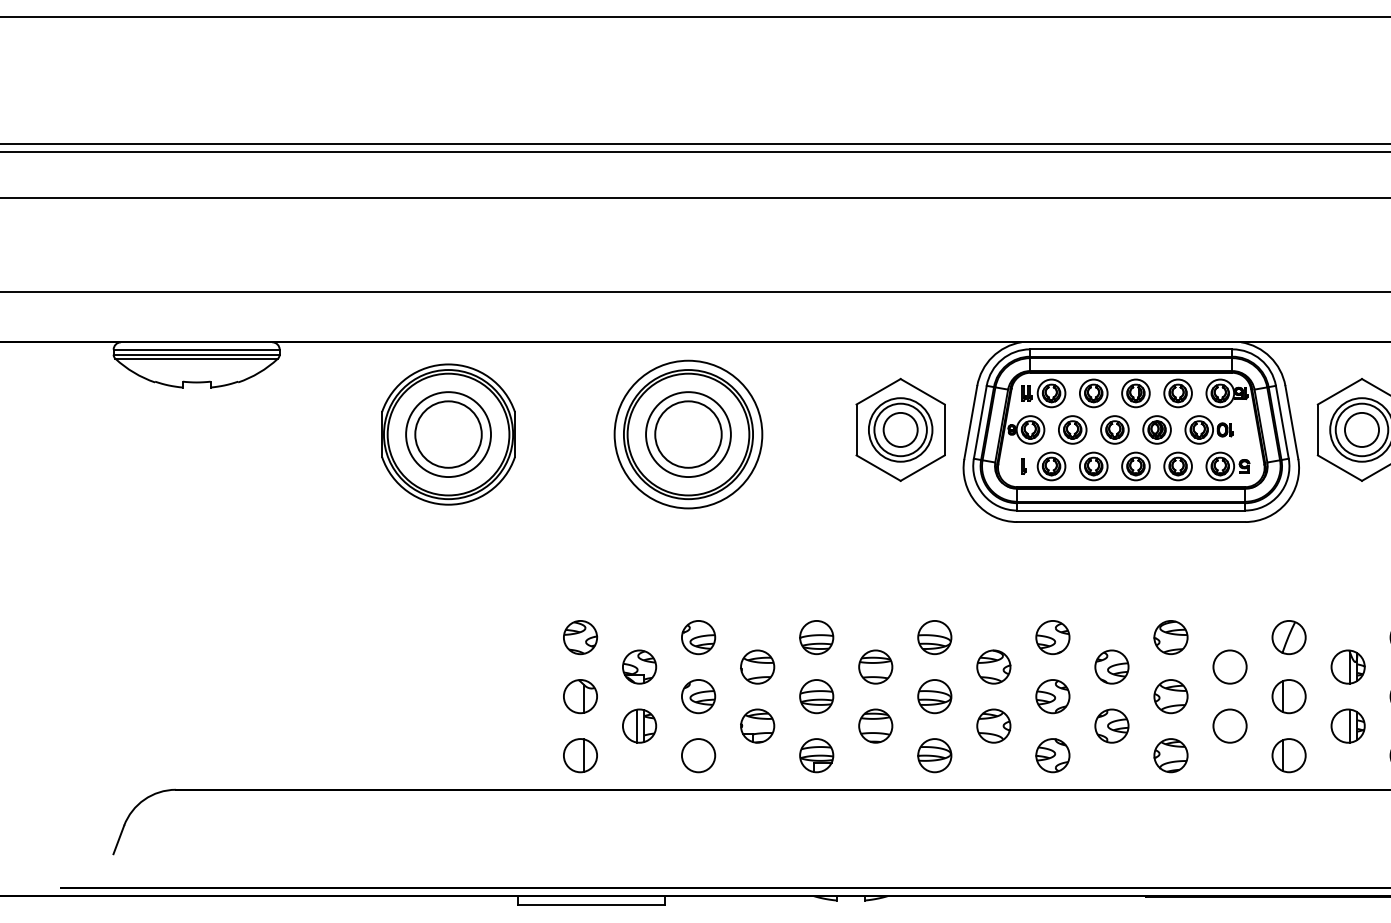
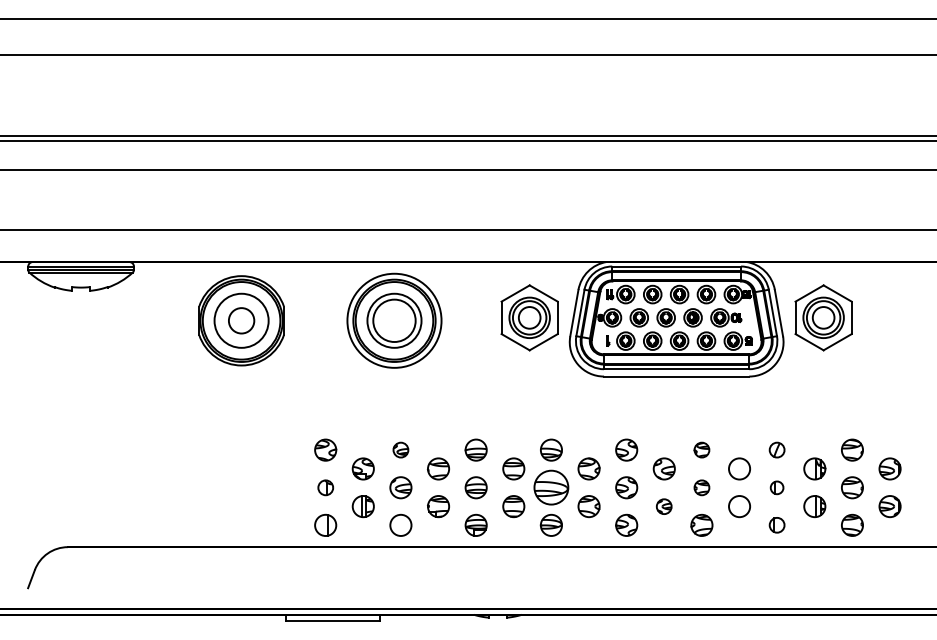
circle: (448, 434) -> (241, 320), size x0.6
part: (697, 636) -> (400, 449), size x0.7
part: (1170, 636) -> (701, 449), size x0.7
part: (1288, 636) -> (776, 449), size x0.7
part: (580, 696) -> (325, 487), size x0.7
part: (934, 696) -> (551, 487), size x1.6
part: (1170, 696) -> (701, 487), size x0.7
part: (1288, 696) -> (776, 487), size x0.6
part: (1110, 725) -> (663, 506), size x0.7
part: (1288, 754) -> (776, 524), size x0.7

